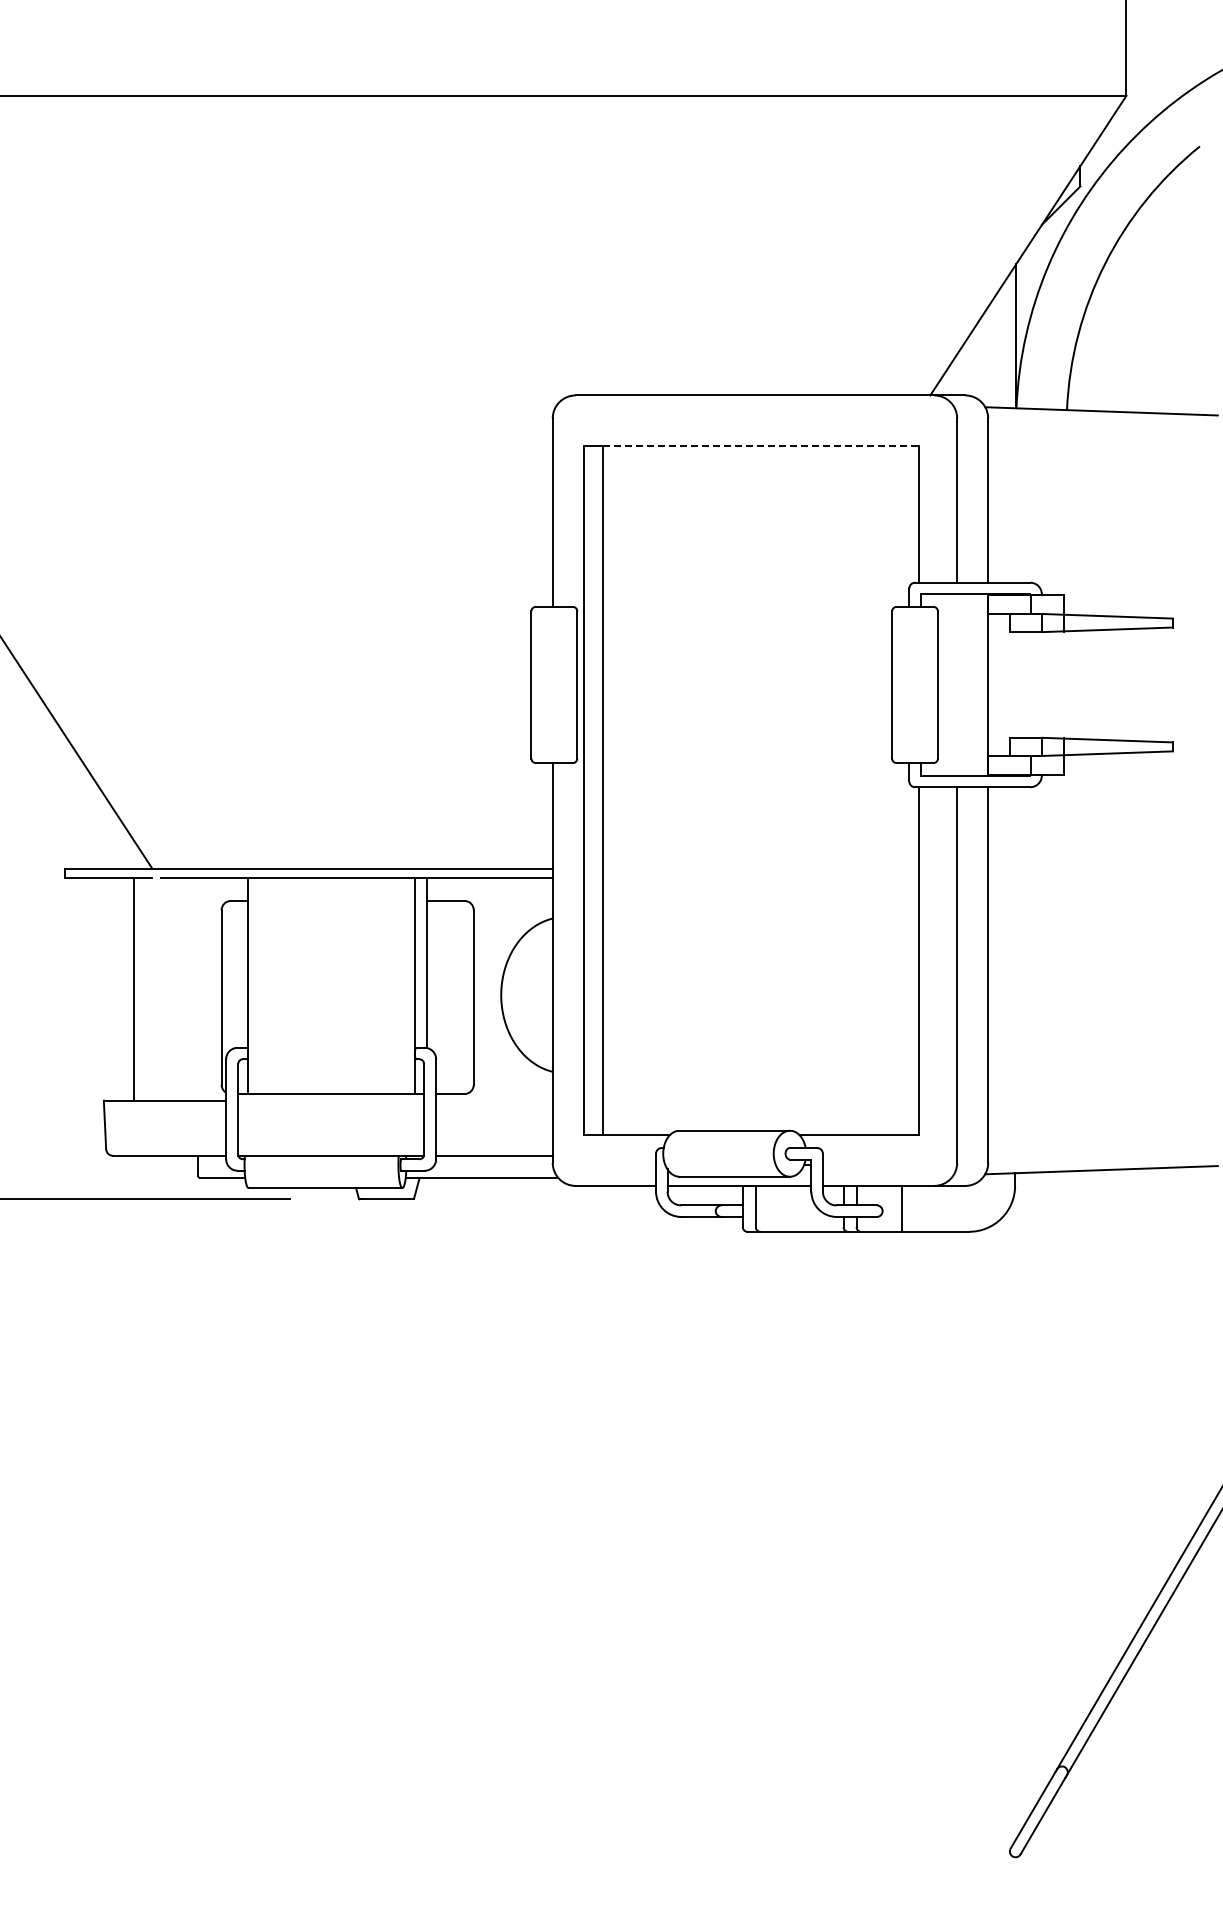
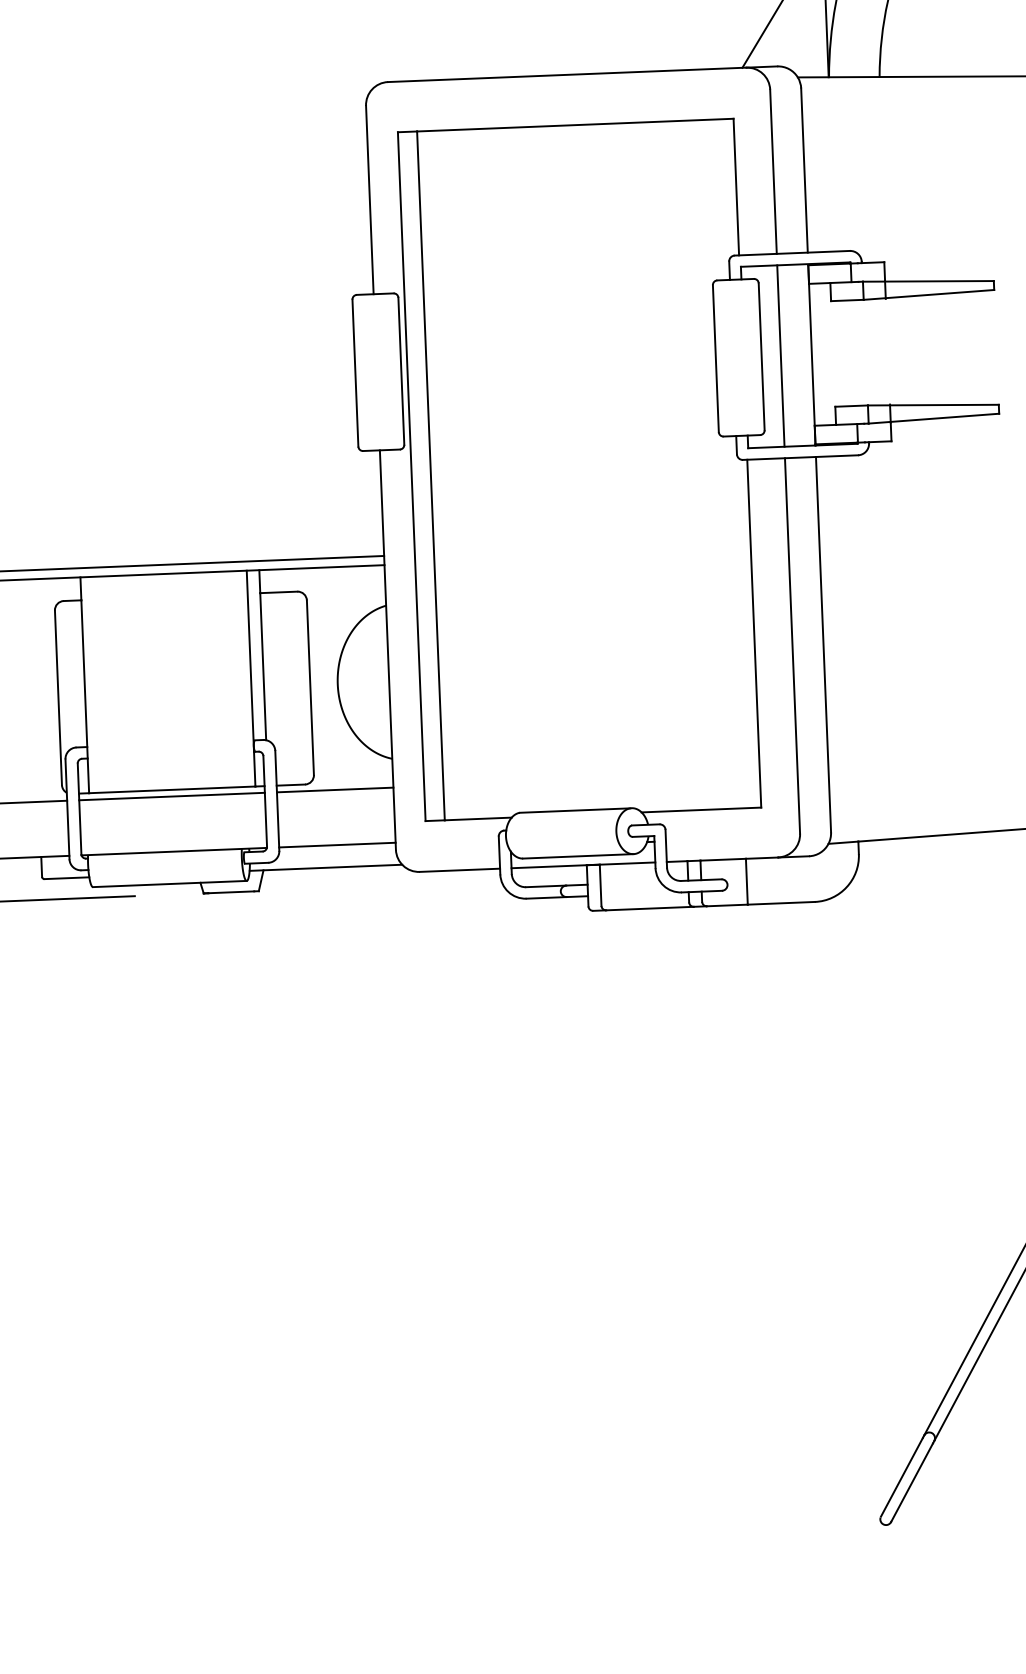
line: (761, 445) -> (575, 124), dashed -> solid
line: (957, 684) -> (781, 355), added
line: (331, 1100) -> (172, 796), added
line: (494, 1100) -> (335, 789), added

